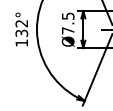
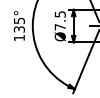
text: (20, 23) -> (18, 20), 132° -> 135°

